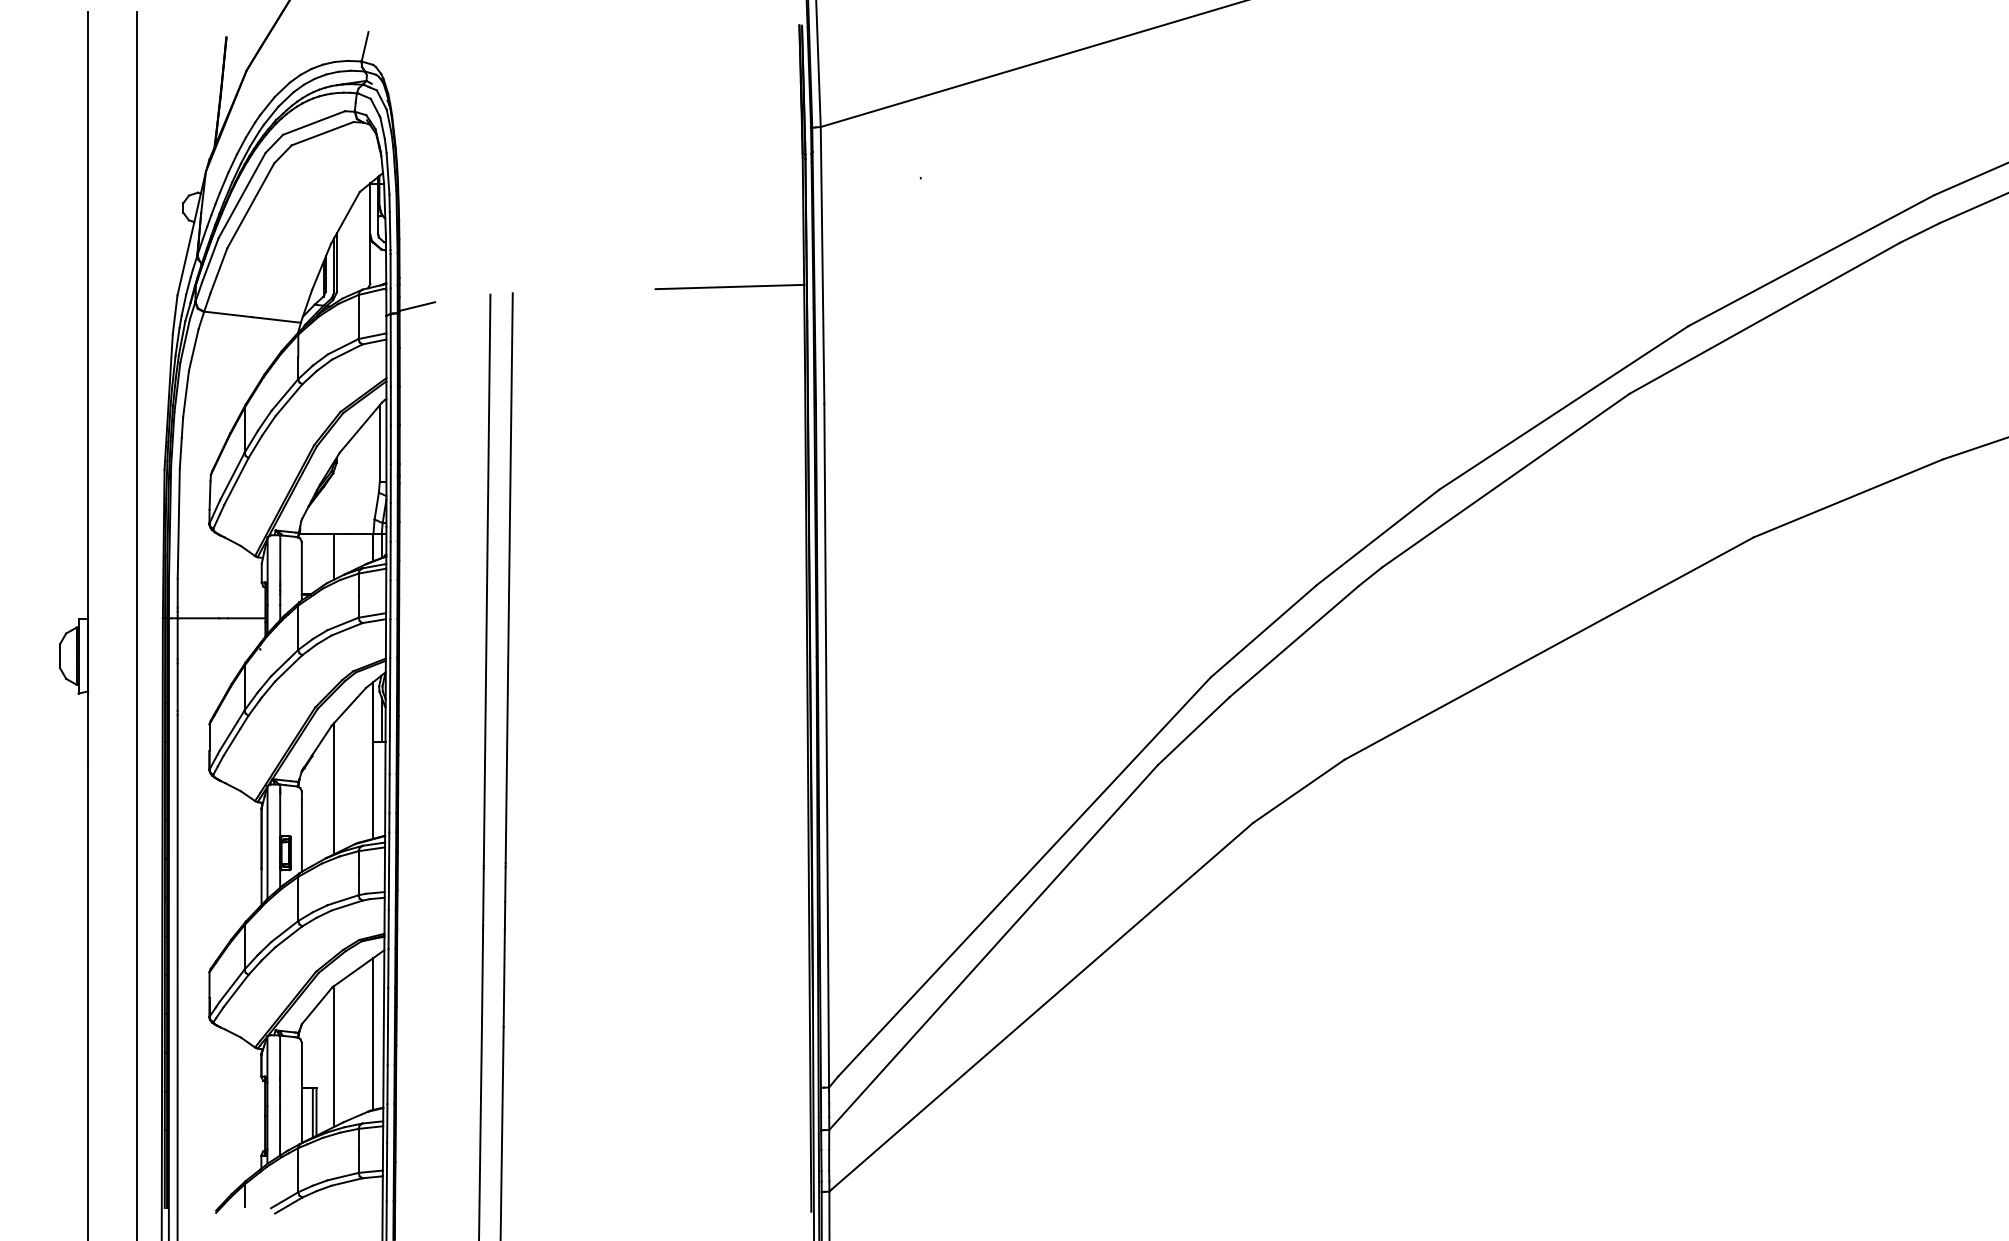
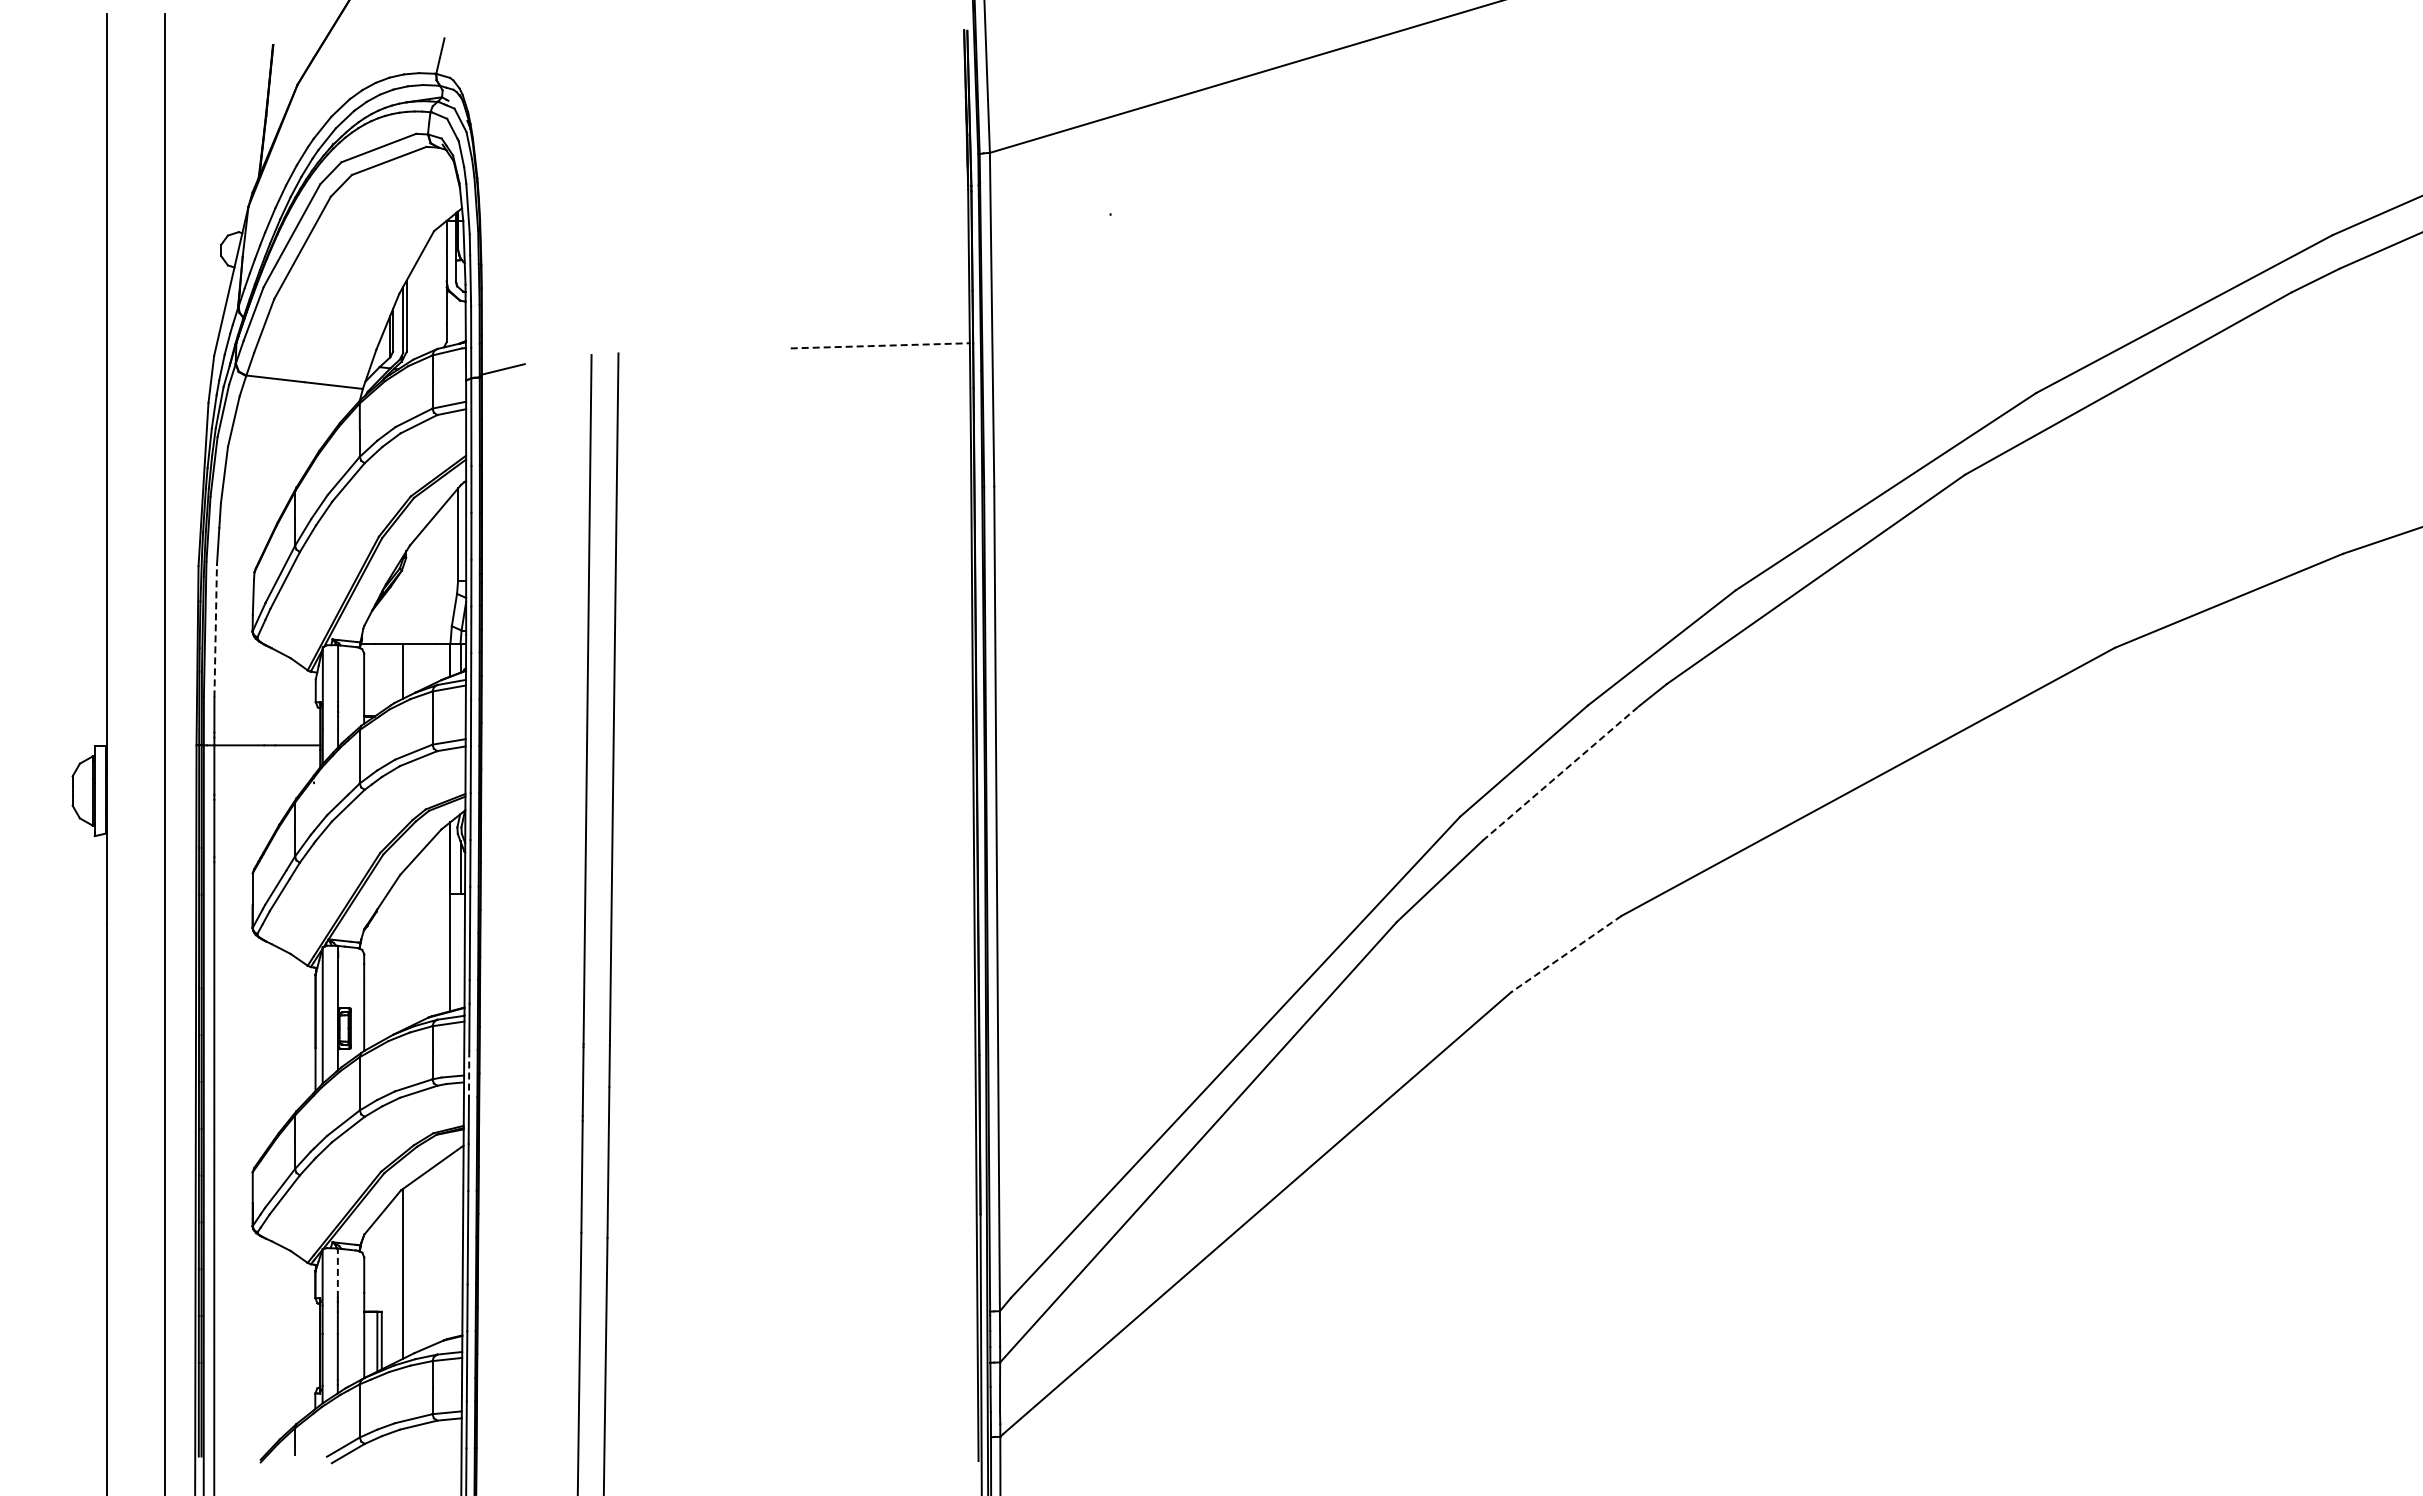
line: (730, 286) -> (880, 345), solid -> dashed
line: (178, 523) -> (215, 630), solid -> dashed
line: (1294, 641) -> (1561, 773), solid -> dashed
line: (334, 788) -> (403, 950), removed
line: (1298, 791) -> (1565, 954), solid -> dashed
line: (389, 891) -> (469, 1074), solid -> dashed
line: (373, 1033) -> (450, 1246), removed
line: (279, 1056) -> (337, 1273), solid -> dashed

